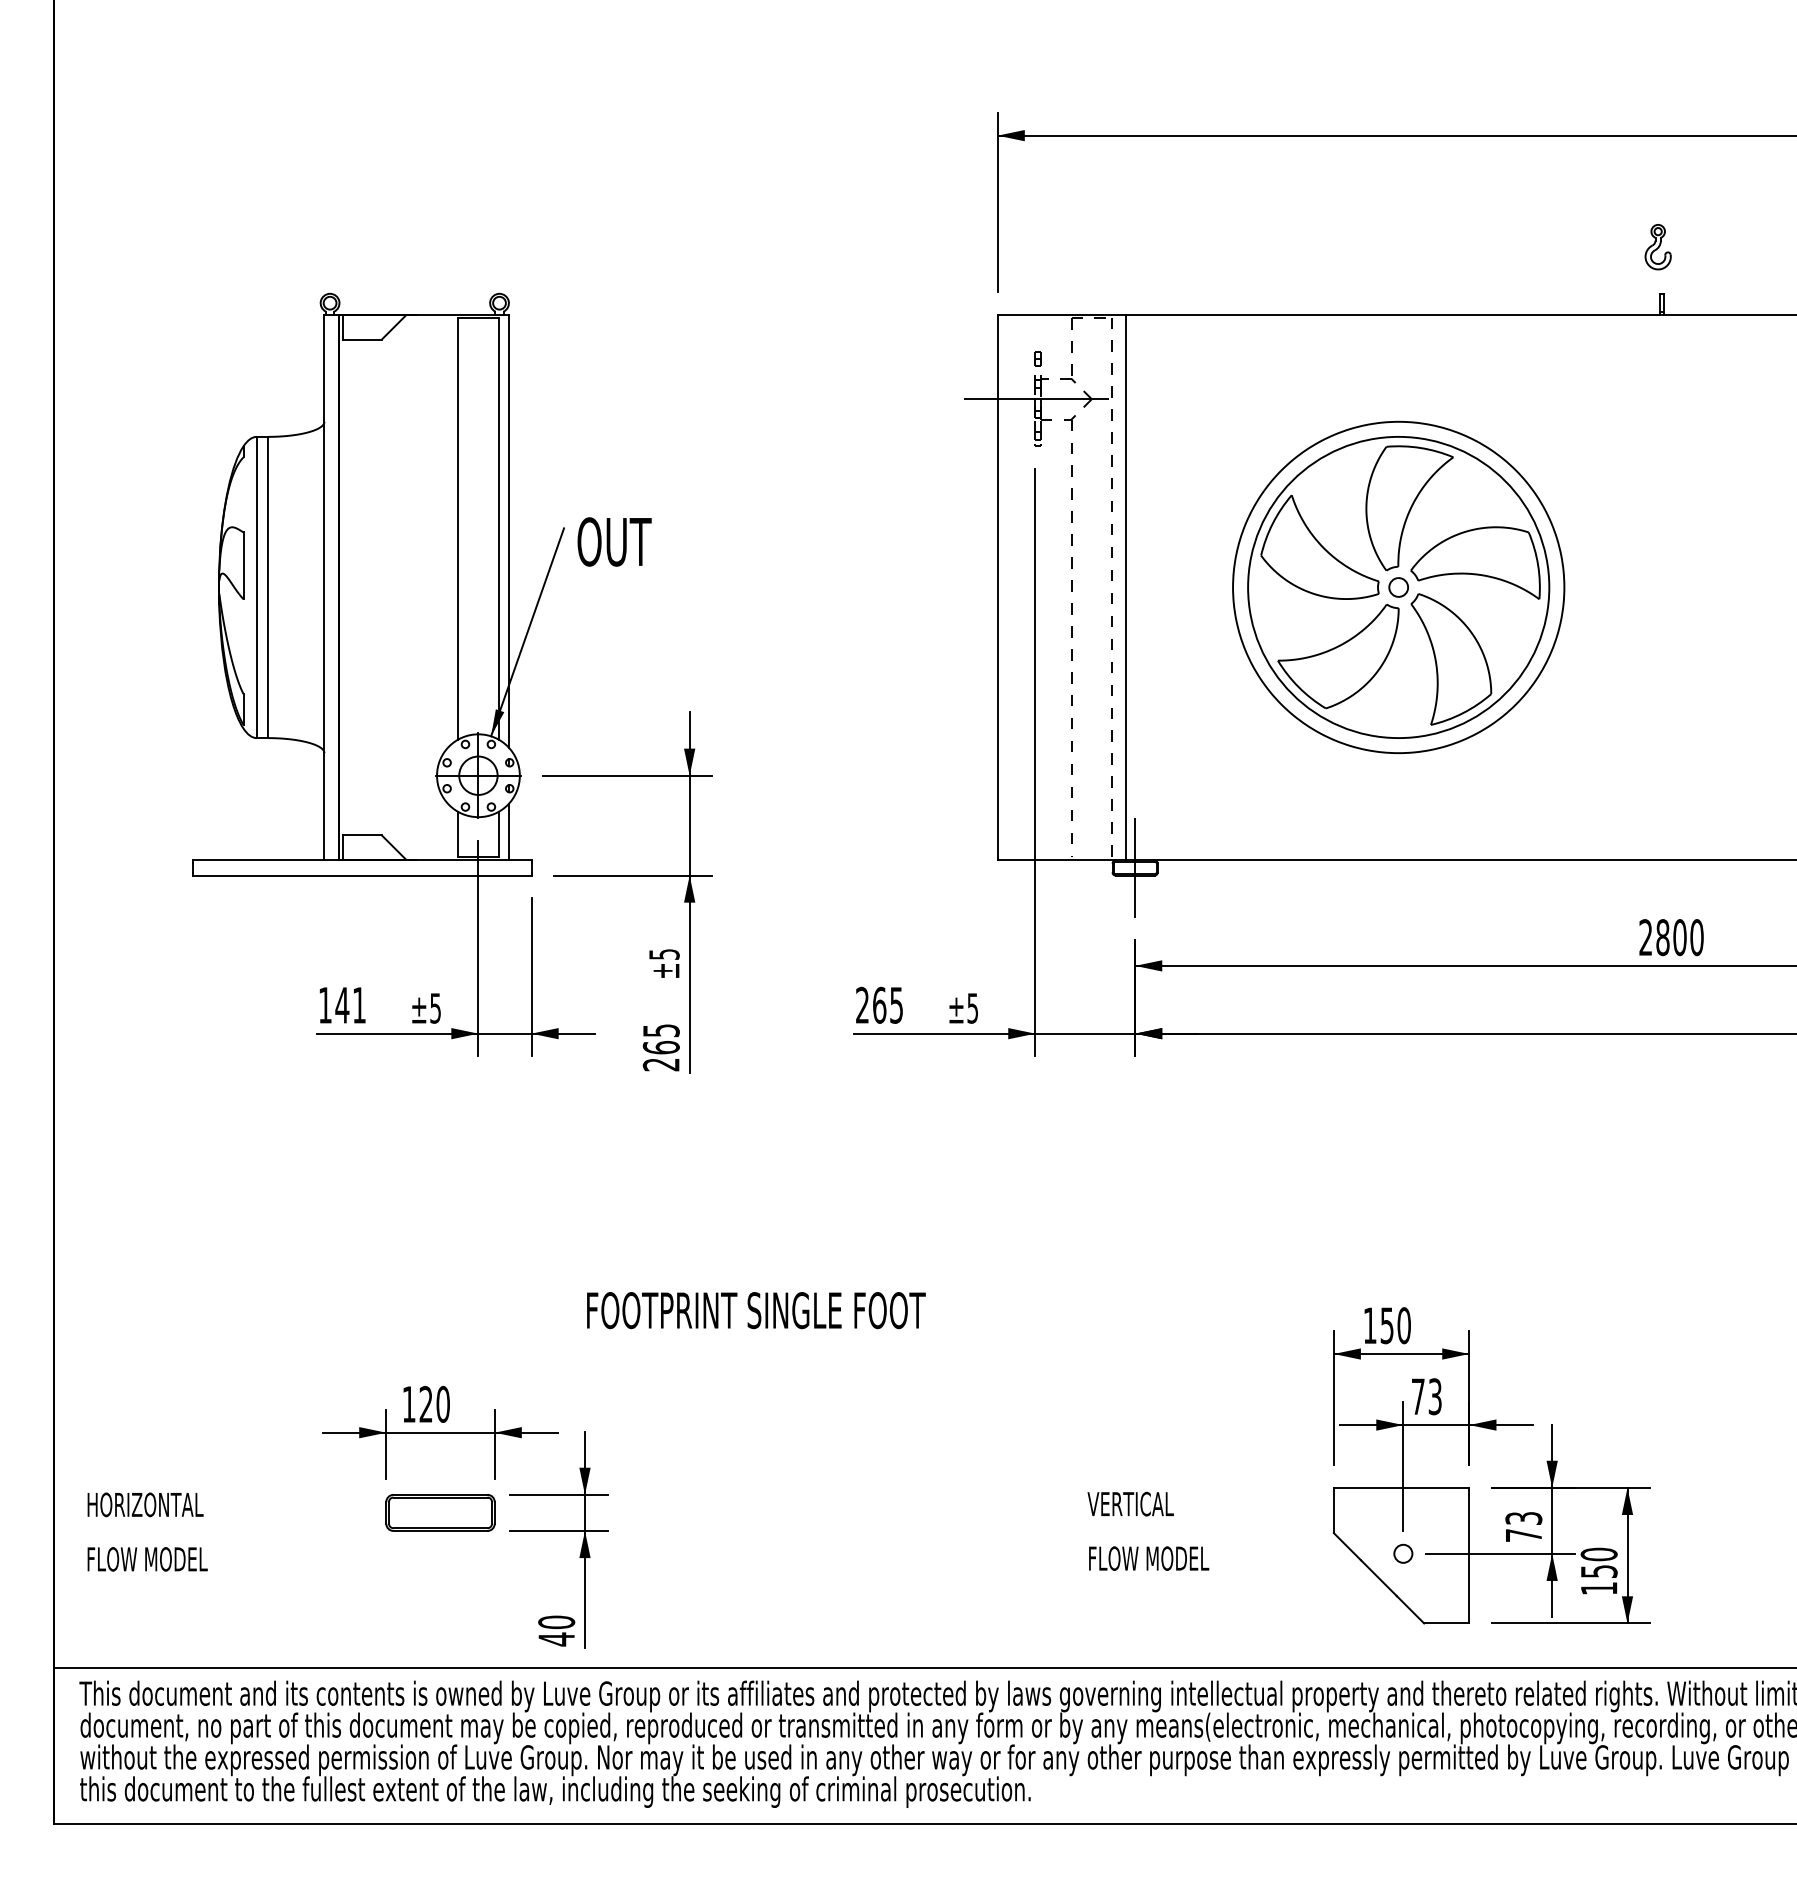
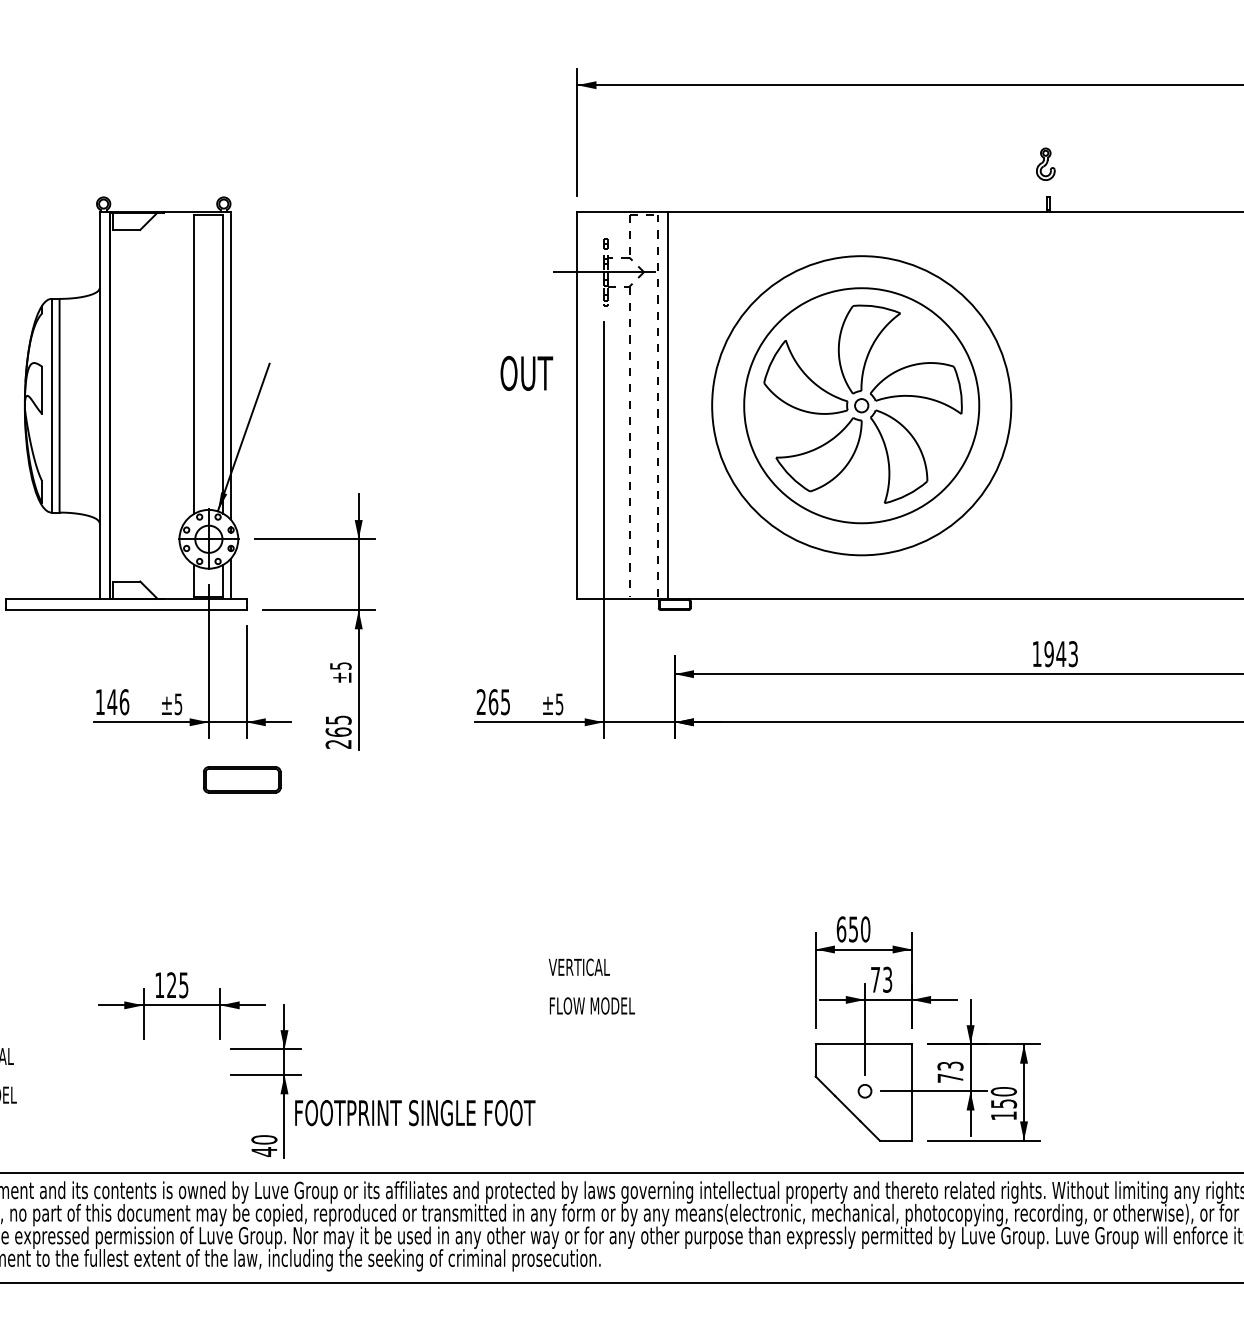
text: (614, 541) -> (526, 373), moved
circle: (1398, 587) -> (861, 405), size x1.4
line: (1135, 867) -> (675, 604), removed
text: (1671, 937) -> (1055, 654), 2800 -> 1943
text: (359, 1004) -> (124, 701), 141 -> 146
text: (756, 1310) -> (415, 1113), moved
text: (1369, 1325) -> (841, 929), 150 -> 650
text: (442, 1403) -> (183, 984), 120 -> 125
part: (440, 1512) -> (242, 779), moved
text: (1148, 1530) -> (592, 986), moved

